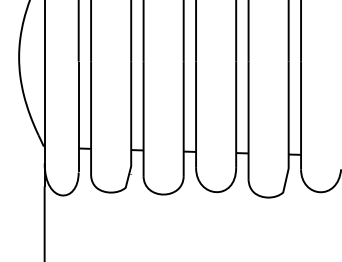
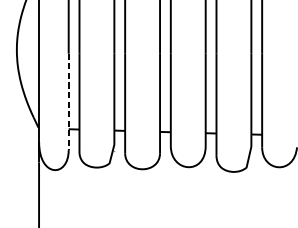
line: (78, 117) -> (68, 102), solid -> dashed

